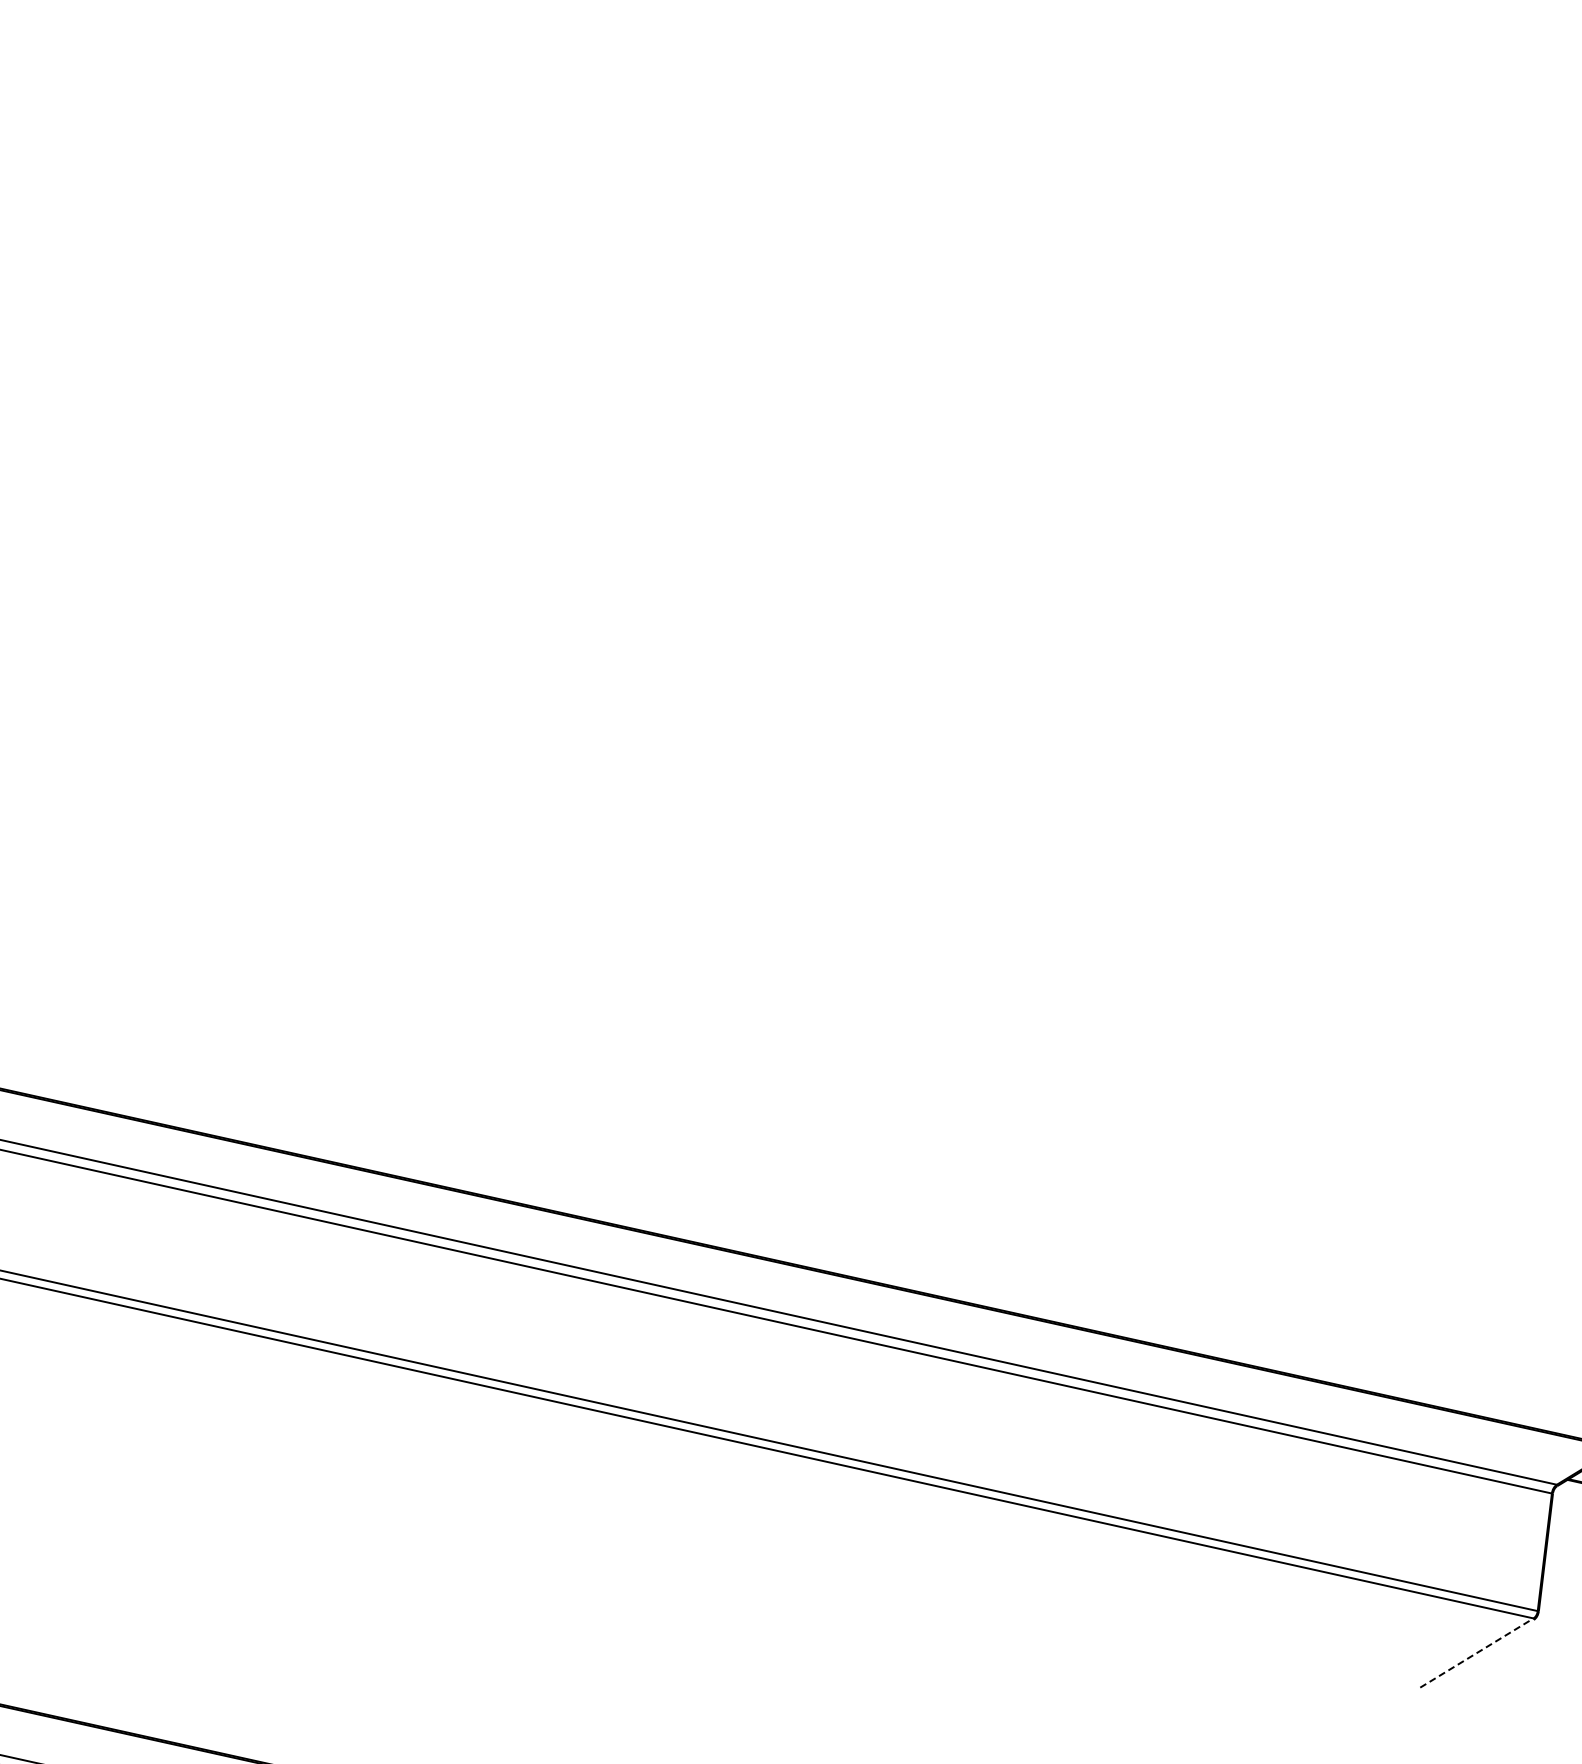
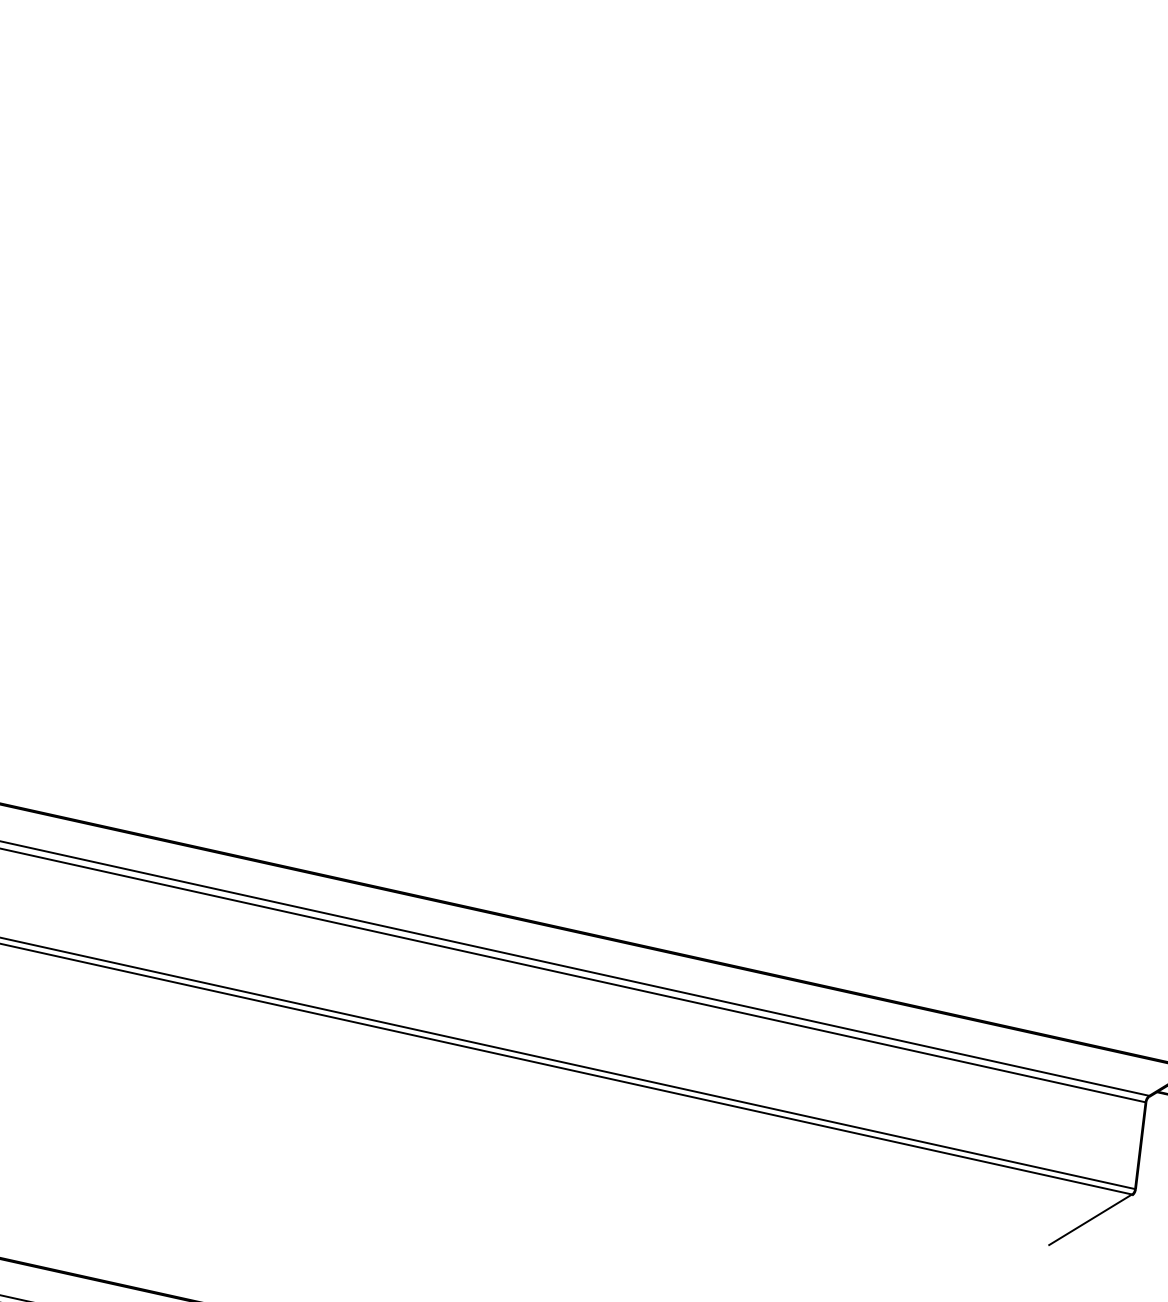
line: (1477, 1652) -> (1090, 1219), dashed -> solid

